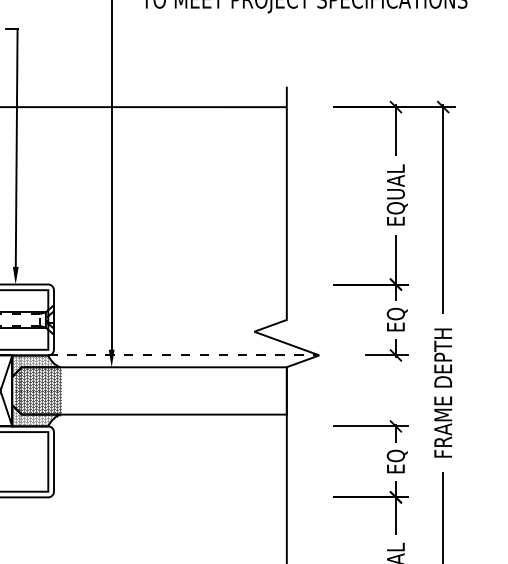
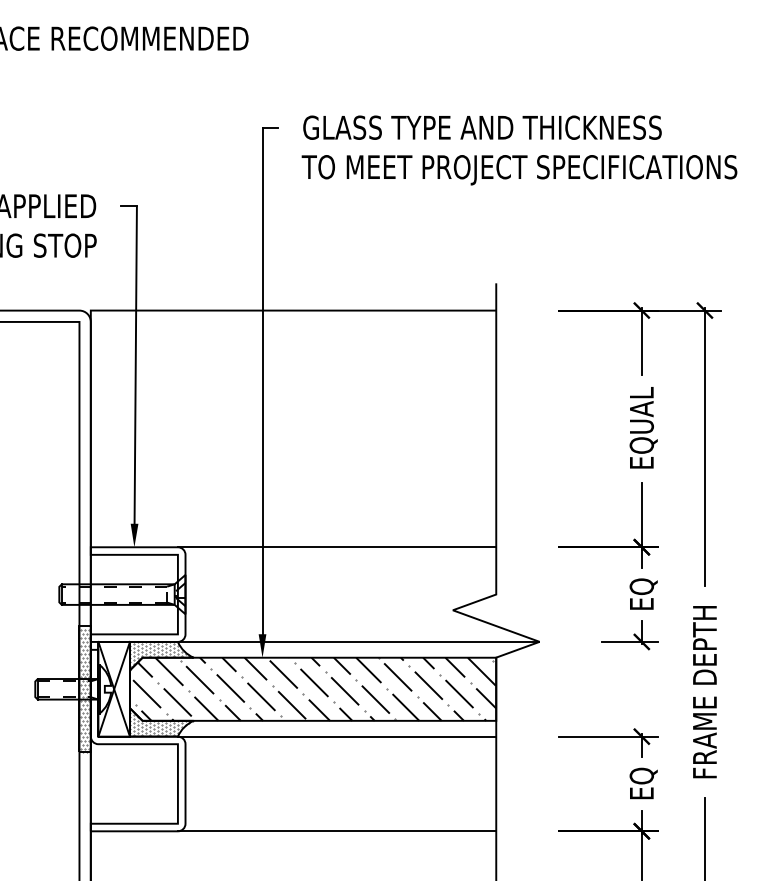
line: (167, 284) -> (336, 547), added
line: (183, 355) -> (358, 641), dashed -> solid
hatch: (149, 390) -> (312, 688), added
line: (167, 426) -> (336, 736), added
line: (167, 497) -> (336, 831), added

